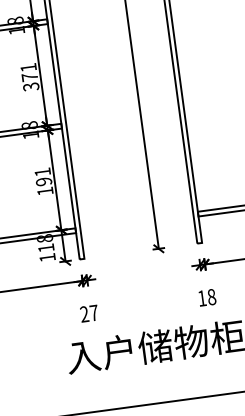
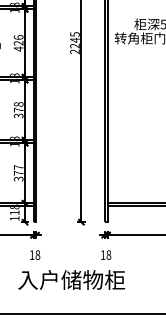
text: (28, 67) -> (18, 104), 371 -> 378
text: (43, 182) -> (18, 173), 191 -> 377
text: (88, 312) -> (34, 254), 27 -> 18

